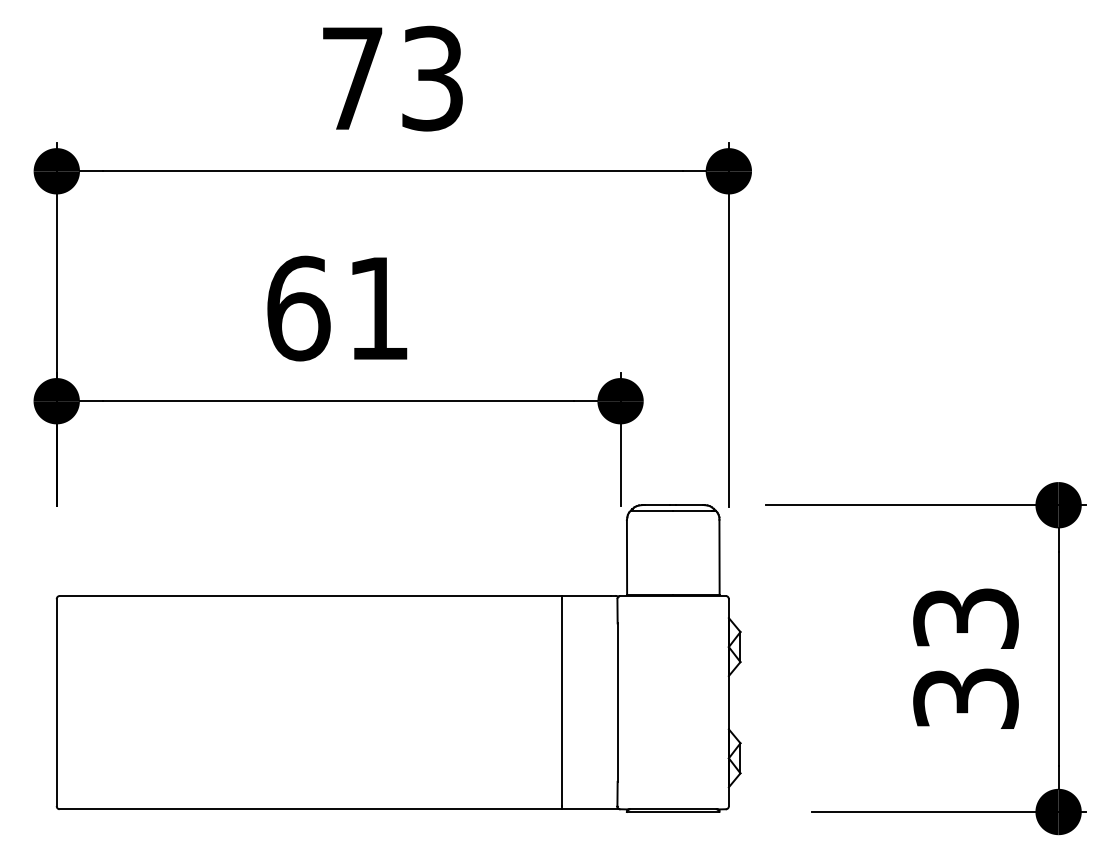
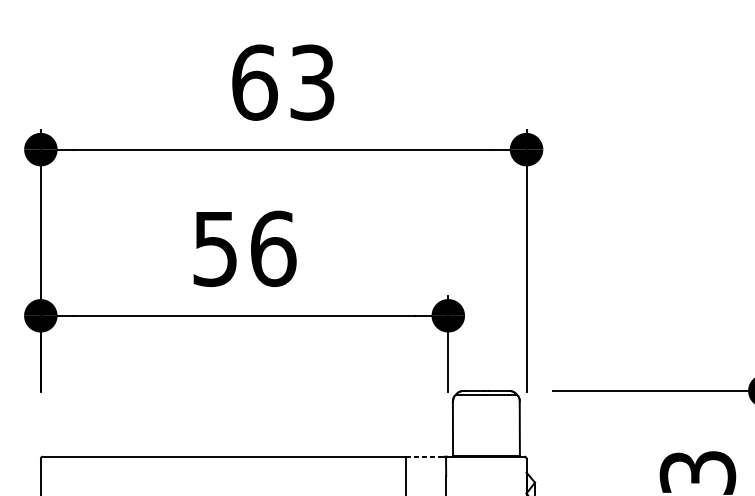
text: (352, 78) -> (254, 82), 73 -> 63
text: (338, 308) -> (244, 248), 61 -> 56
line: (586, 596) -> (423, 456), solid -> dashed

